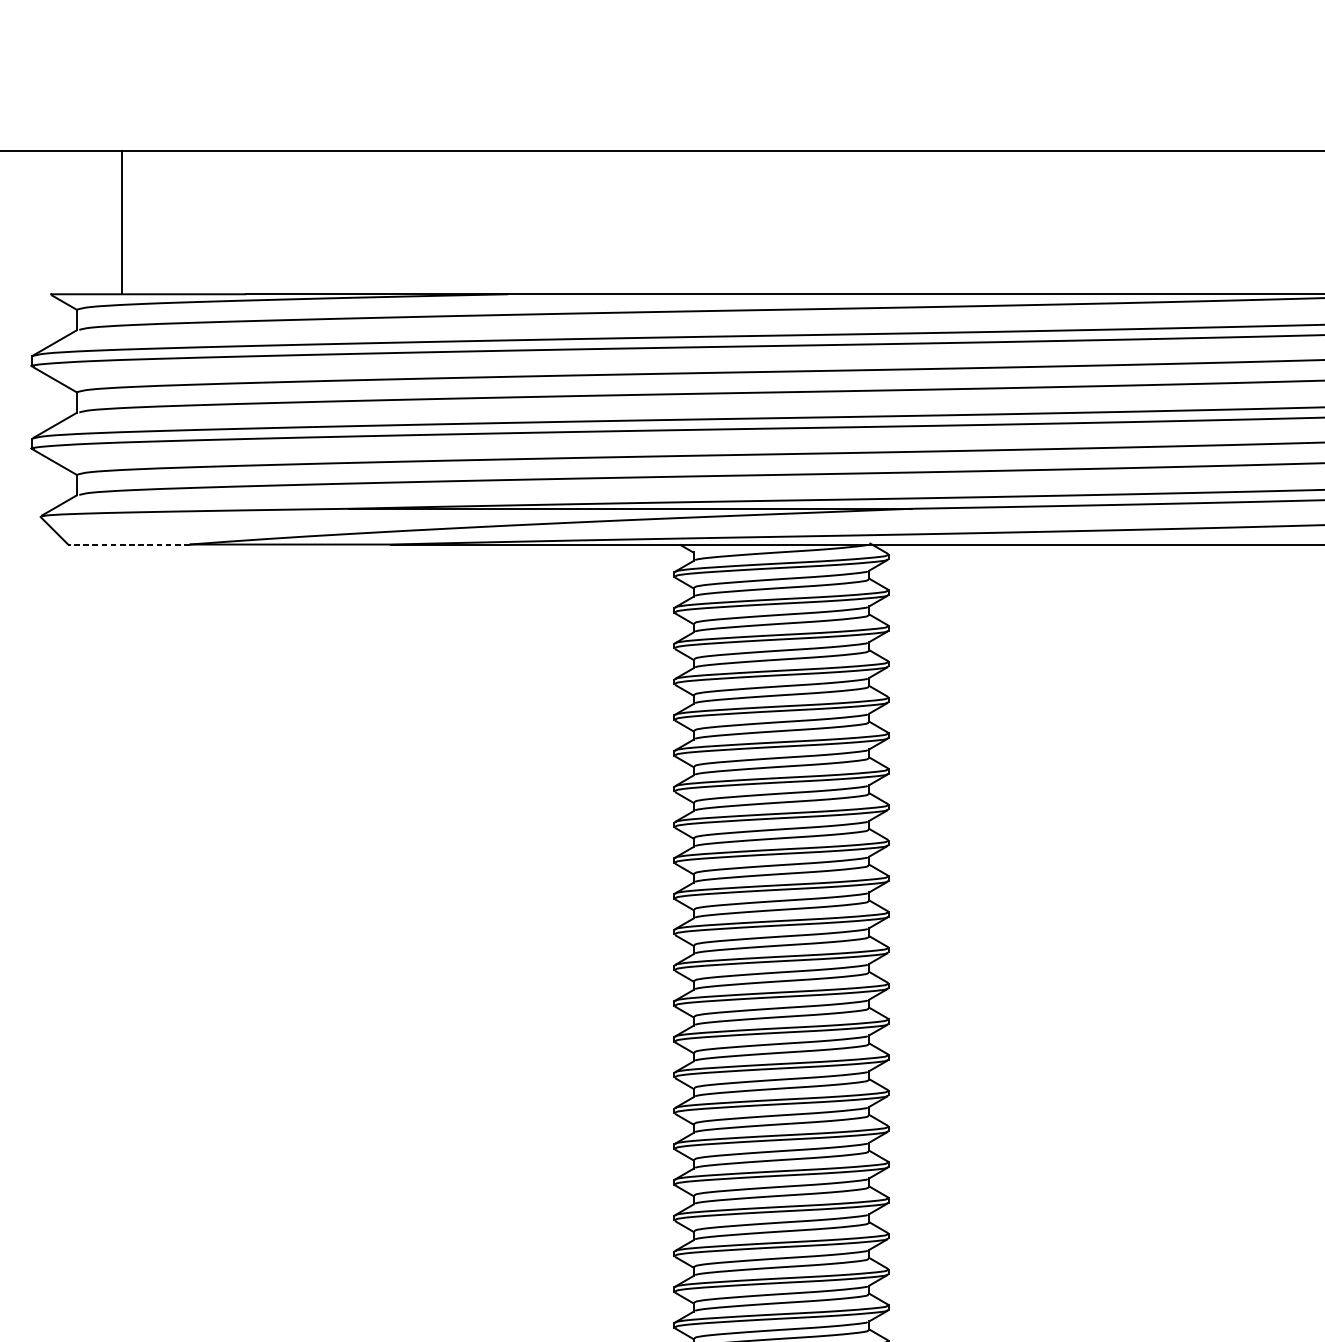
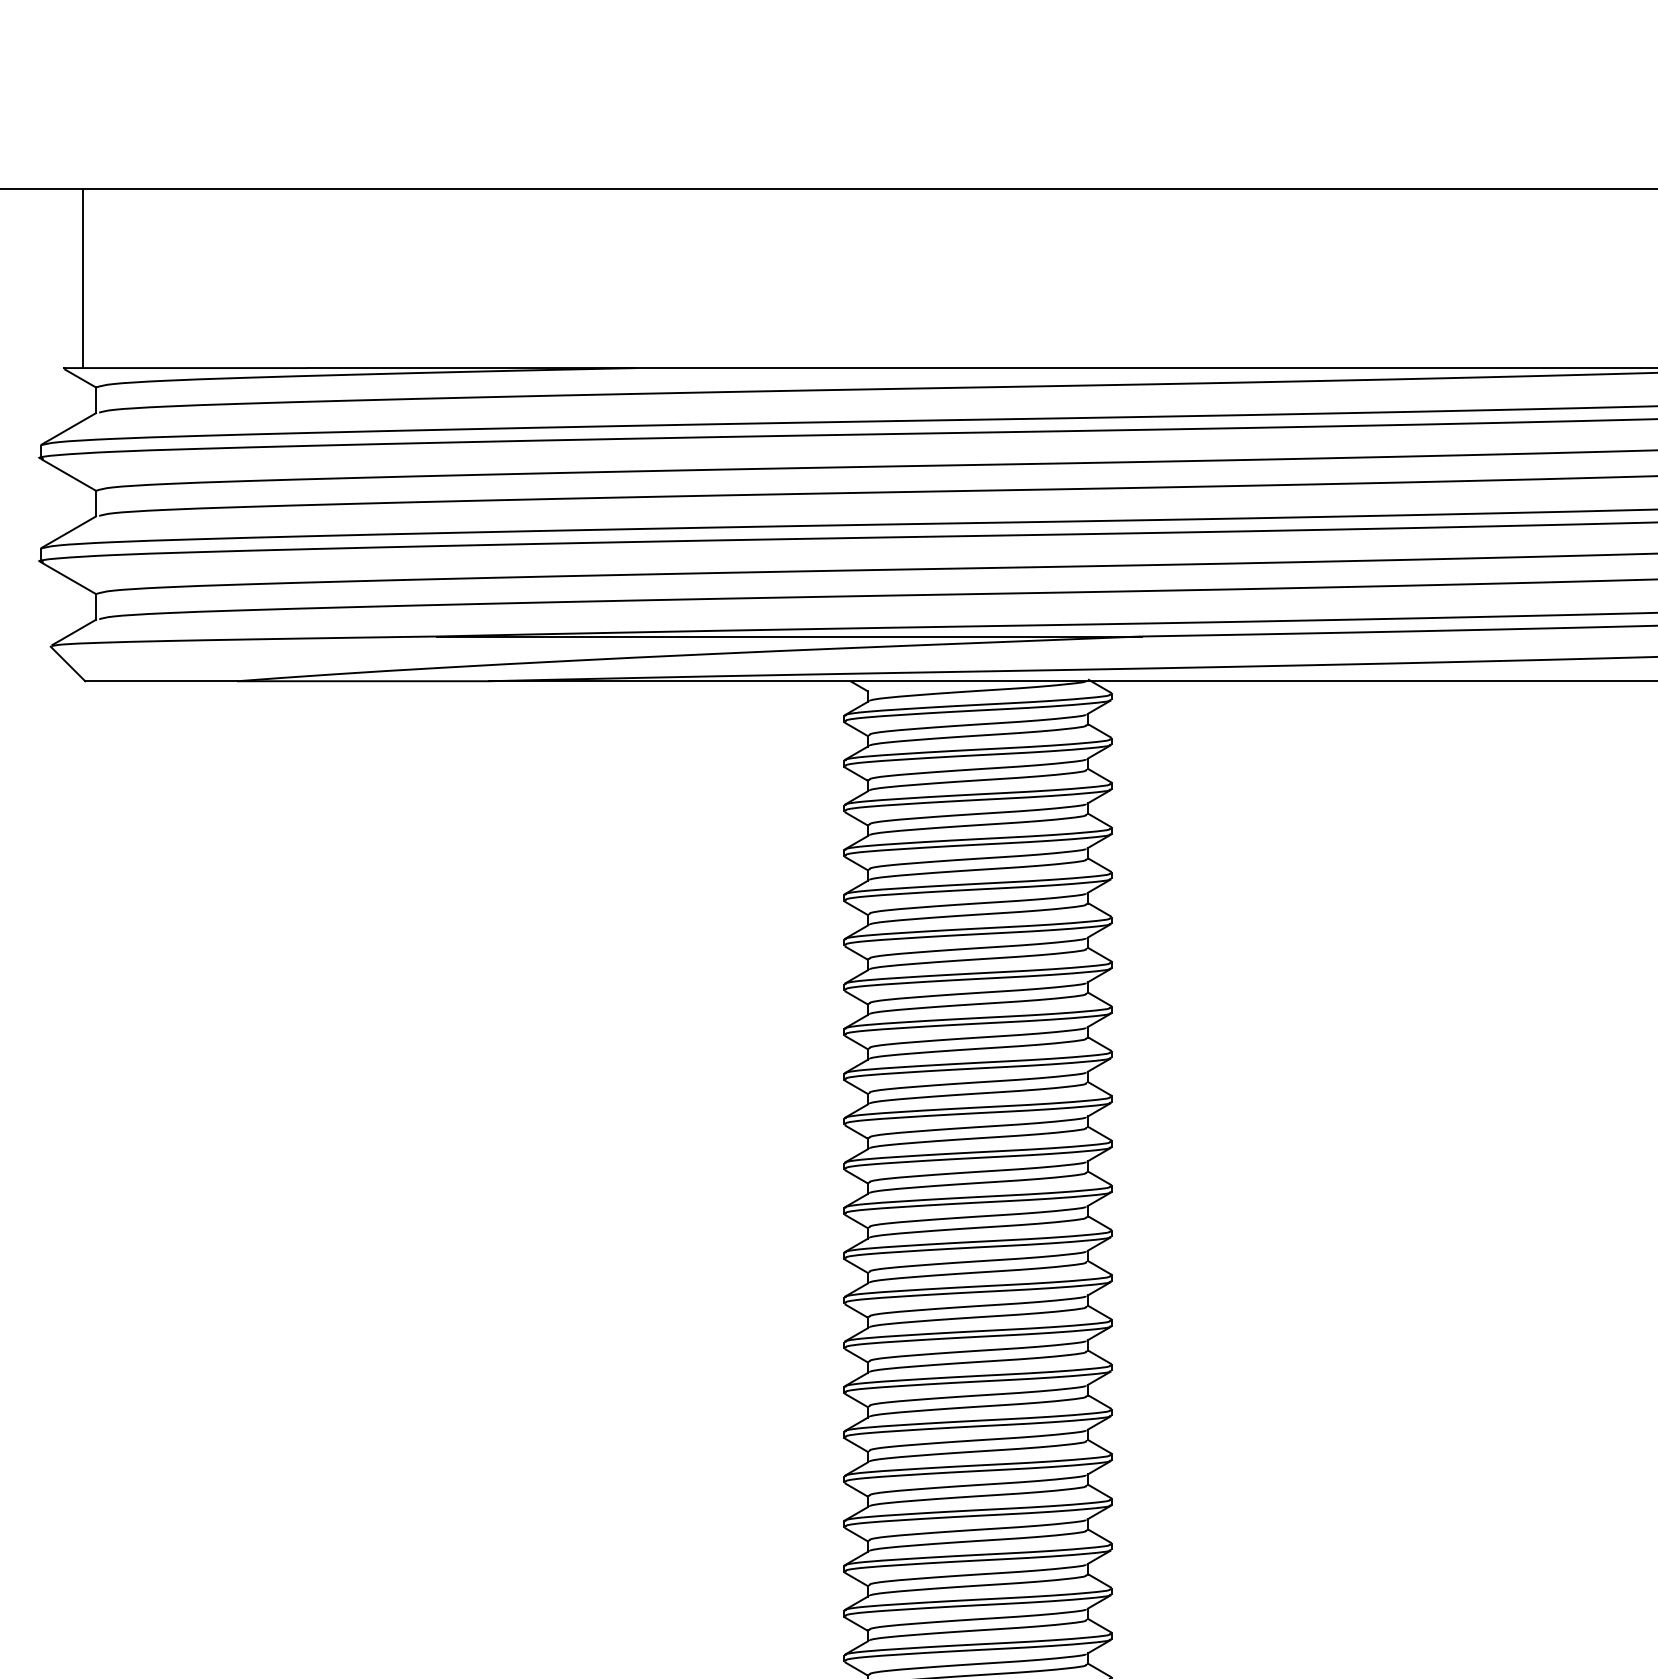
line: (121, 222) -> (83, 278), moved
line: (128, 544) -> (160, 681), dashed -> solid

